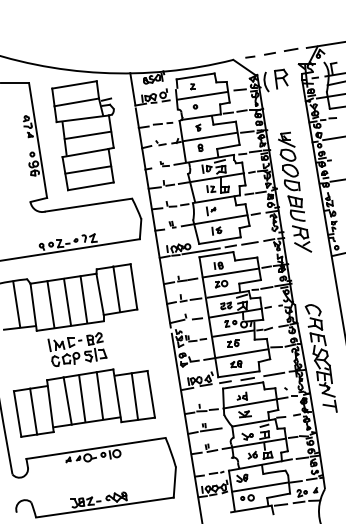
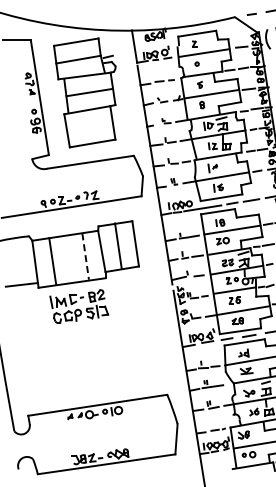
line: (88, 169) -> (90, 126), removed
line: (83, 300) -> (85, 257), solid -> dashed
line: (67, 301) -> (69, 258), removed
line: (16, 304) -> (18, 261), removed
part: (84, 402) -> (86, 359), removed

